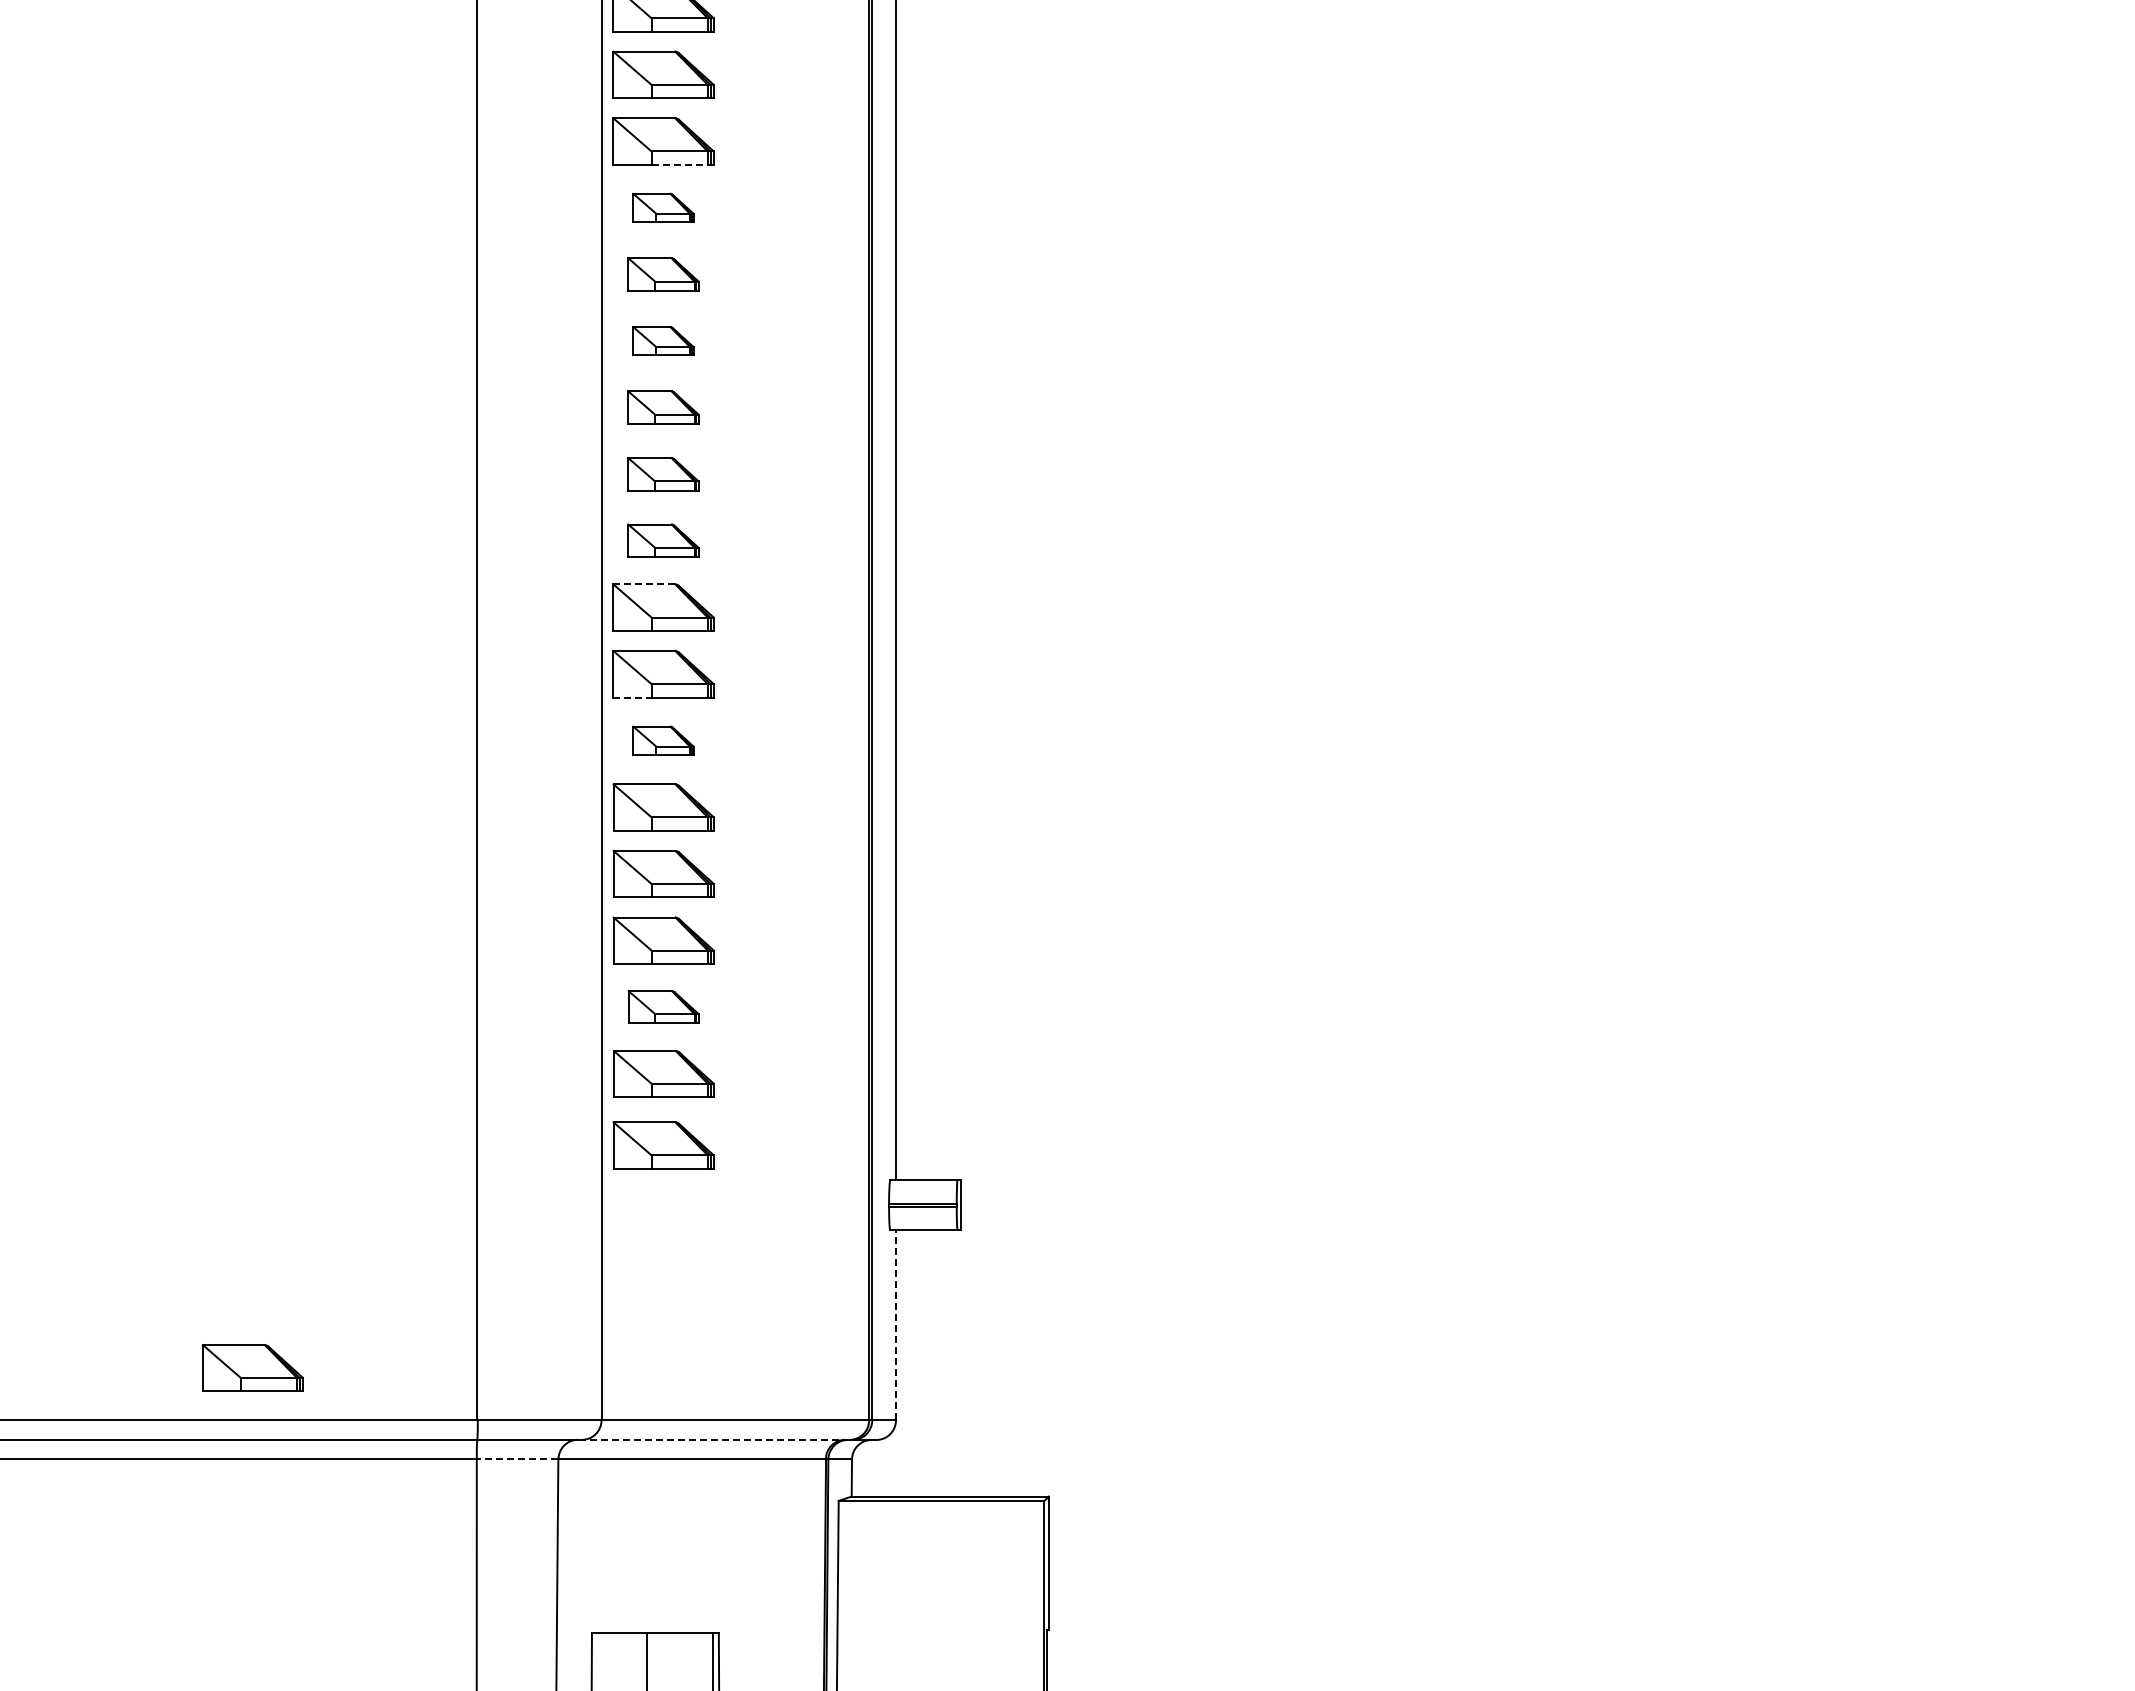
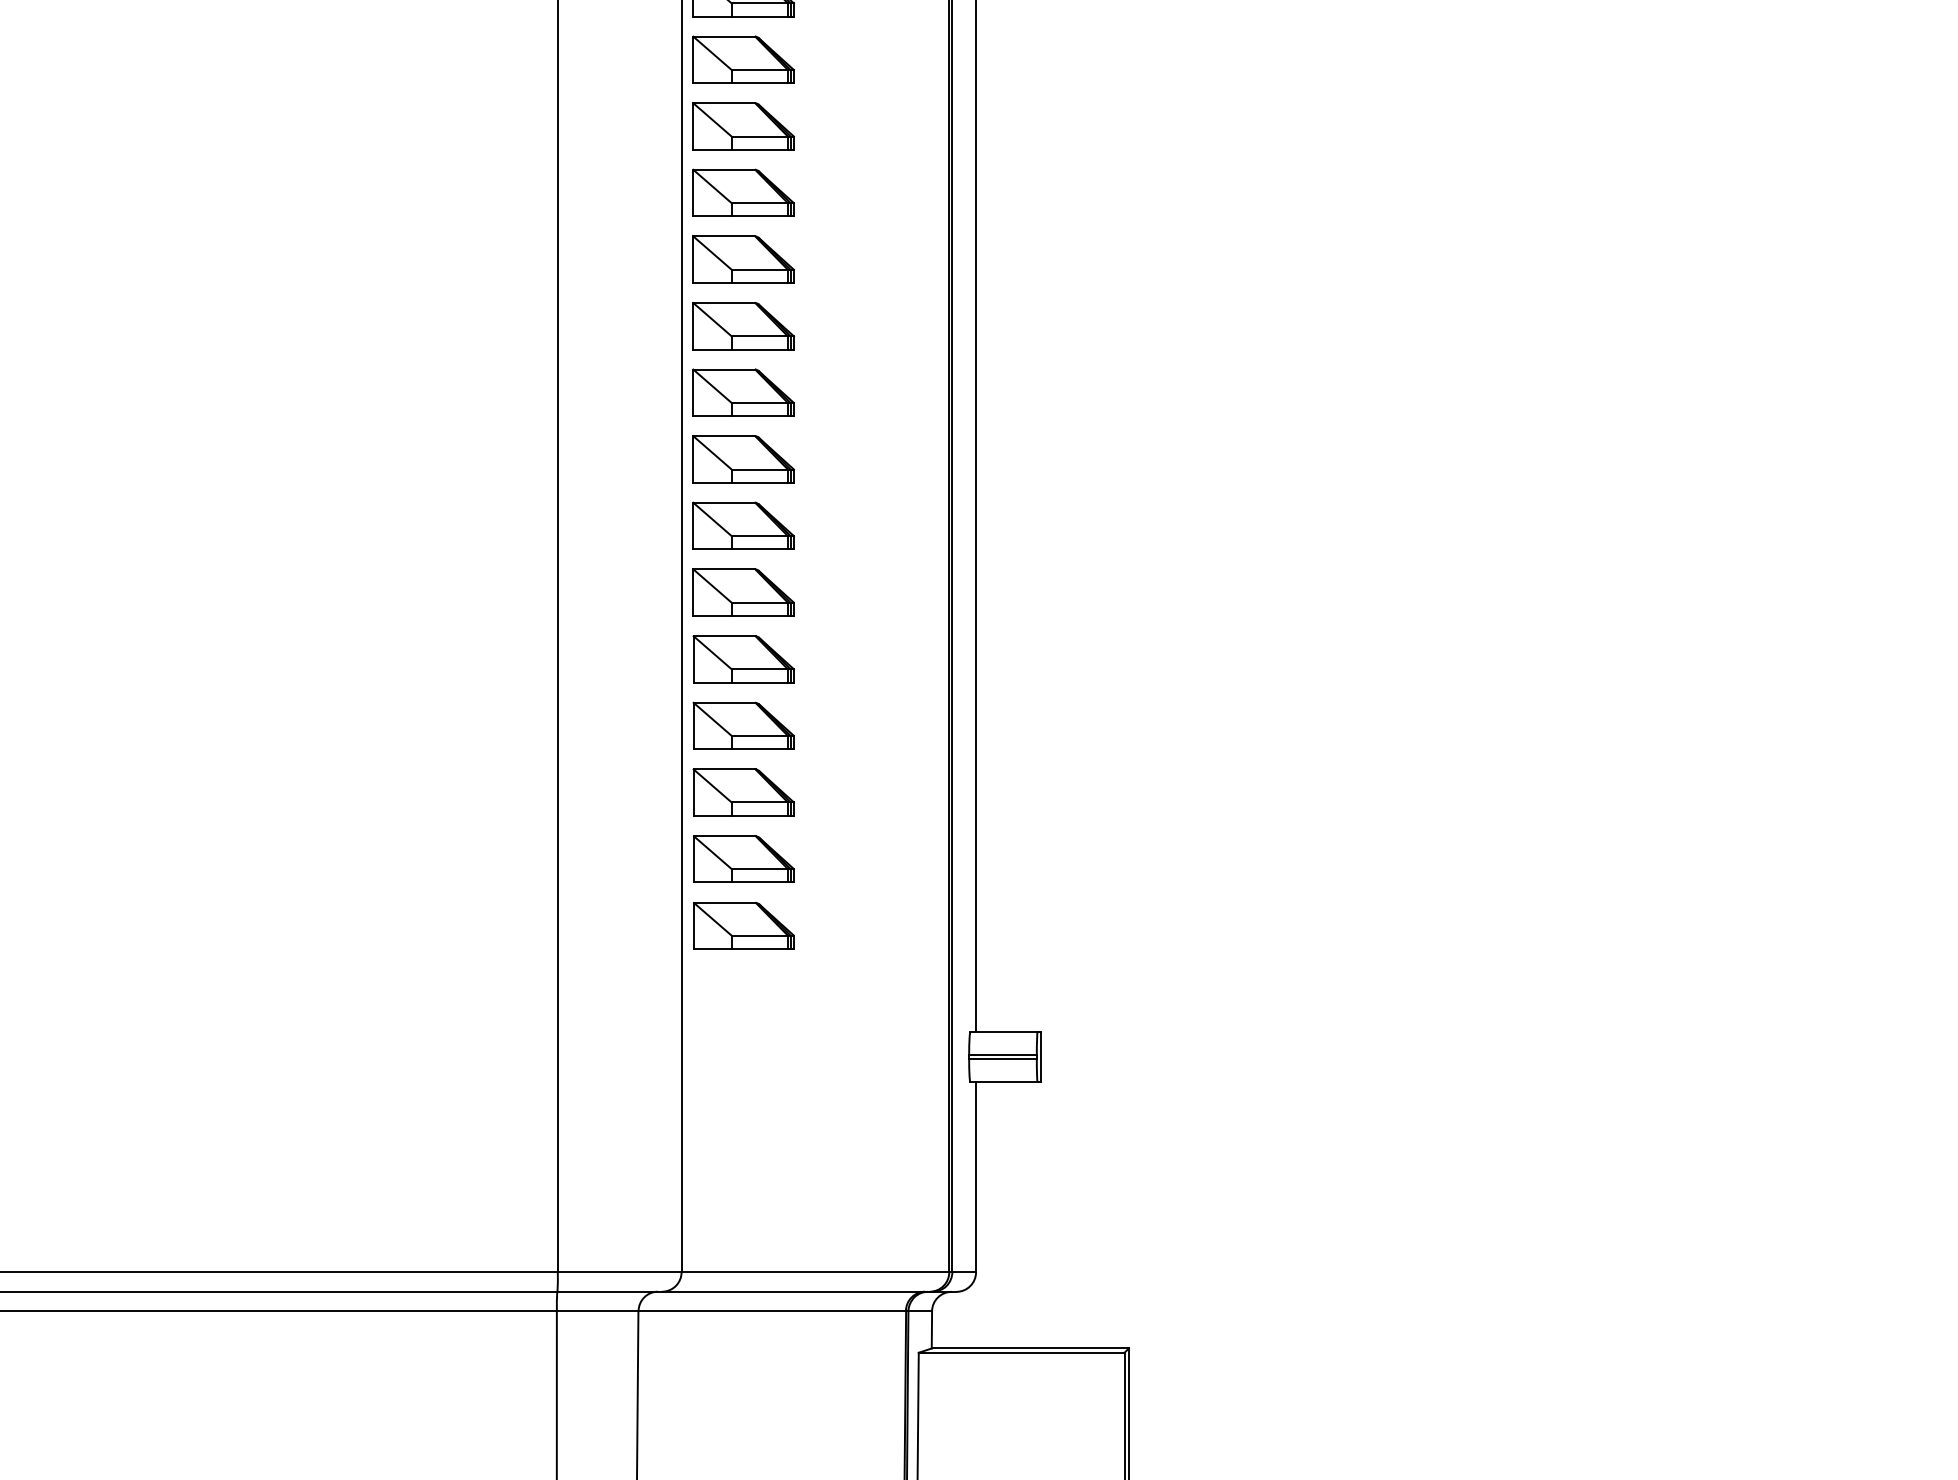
line: (680, 164) -> (760, 16), dashed -> solid
part: (663, 207) -> (743, 59), size x1.67
part: (663, 274) -> (743, 126), size x1.43
part: (663, 340) -> (743, 192), size x1.67
part: (663, 407) -> (743, 259), size x1.43
part: (663, 474) -> (743, 326), size x1.43
part: (663, 540) -> (743, 392), size x1.43
line: (644, 584) -> (724, 436), dashed -> solid
line: (632, 697) -> (712, 549), dashed -> solid
part: (663, 740) -> (743, 592), size x1.67
part: (663, 1006) -> (743, 858), size x1.43
part: (663, 1145) -> (743, 997), removed
line: (895, 1324) -> (975, 1176), dashed -> solid
part: (252, 1367) -> (332, 1219), removed
line: (716, 1439) -> (796, 1291), dashed -> solid
line: (517, 1459) -> (597, 1311), dashed -> solid

